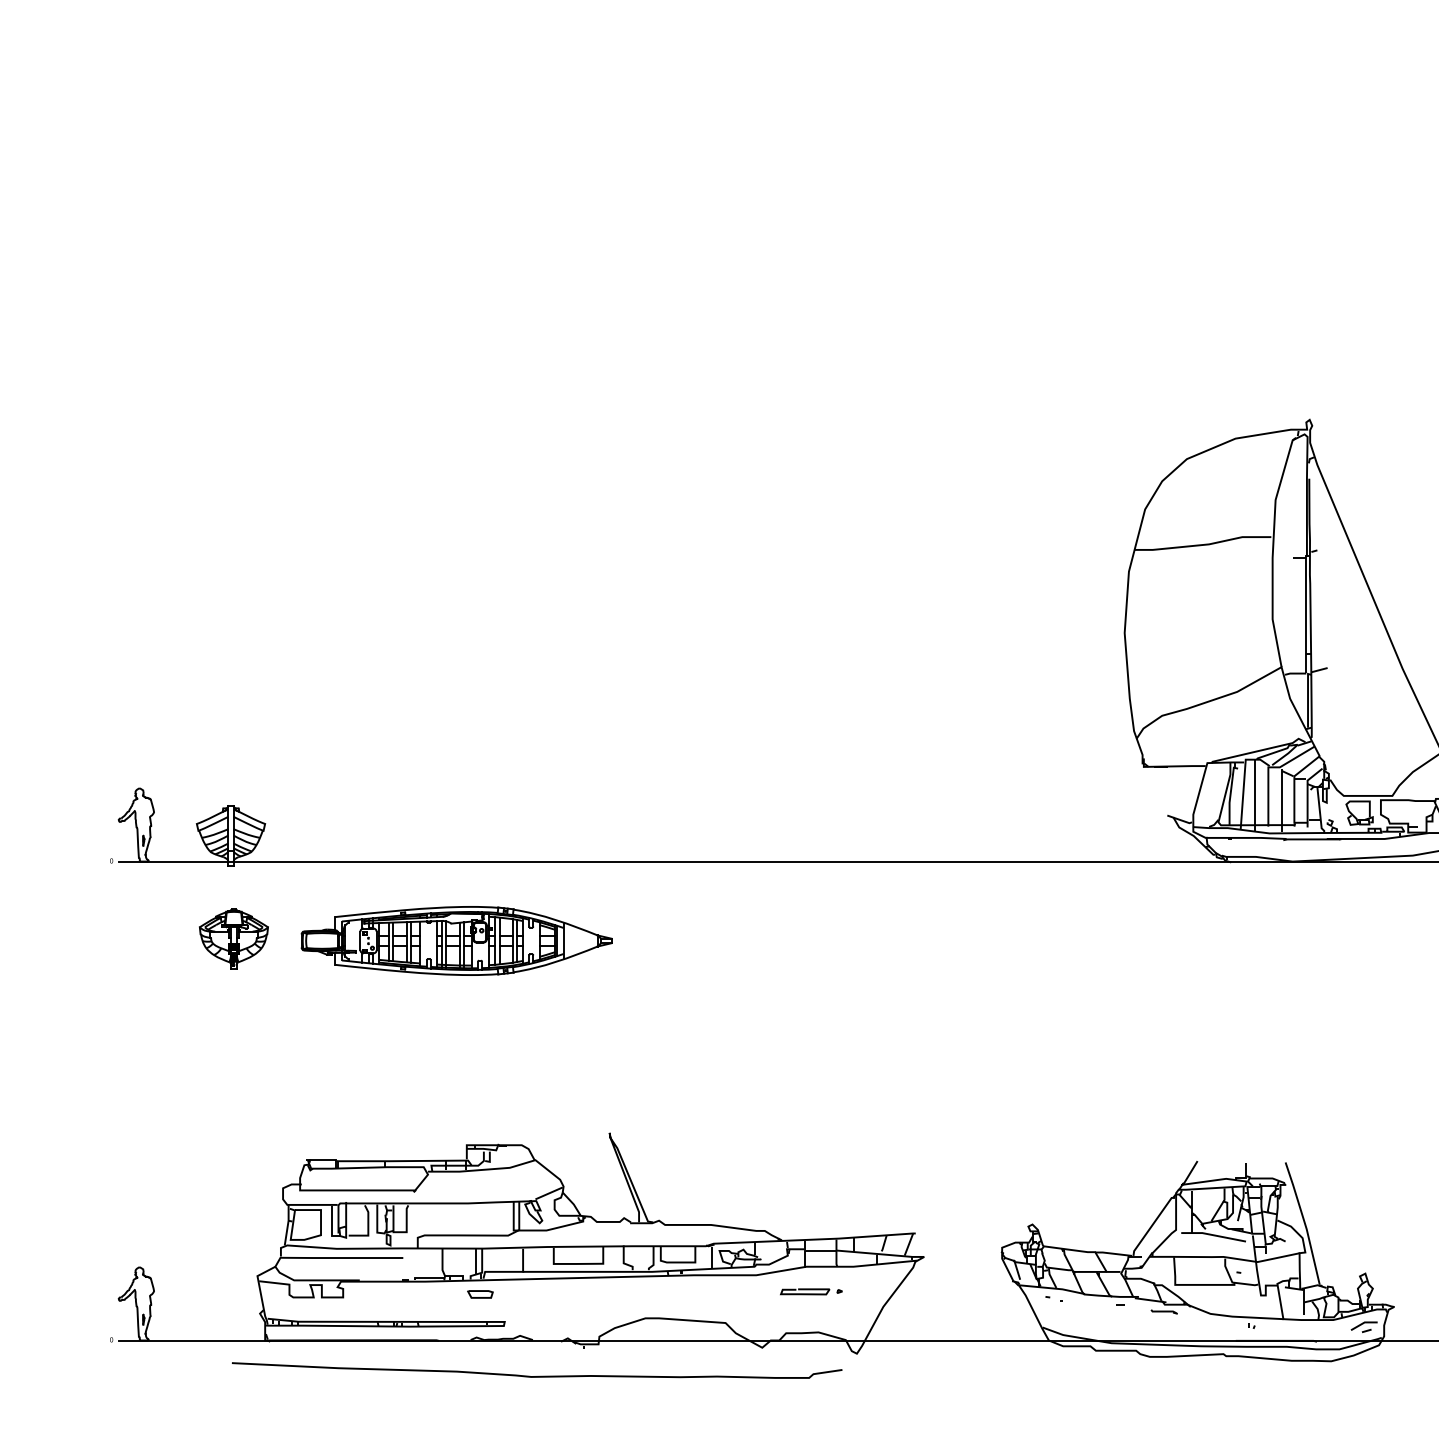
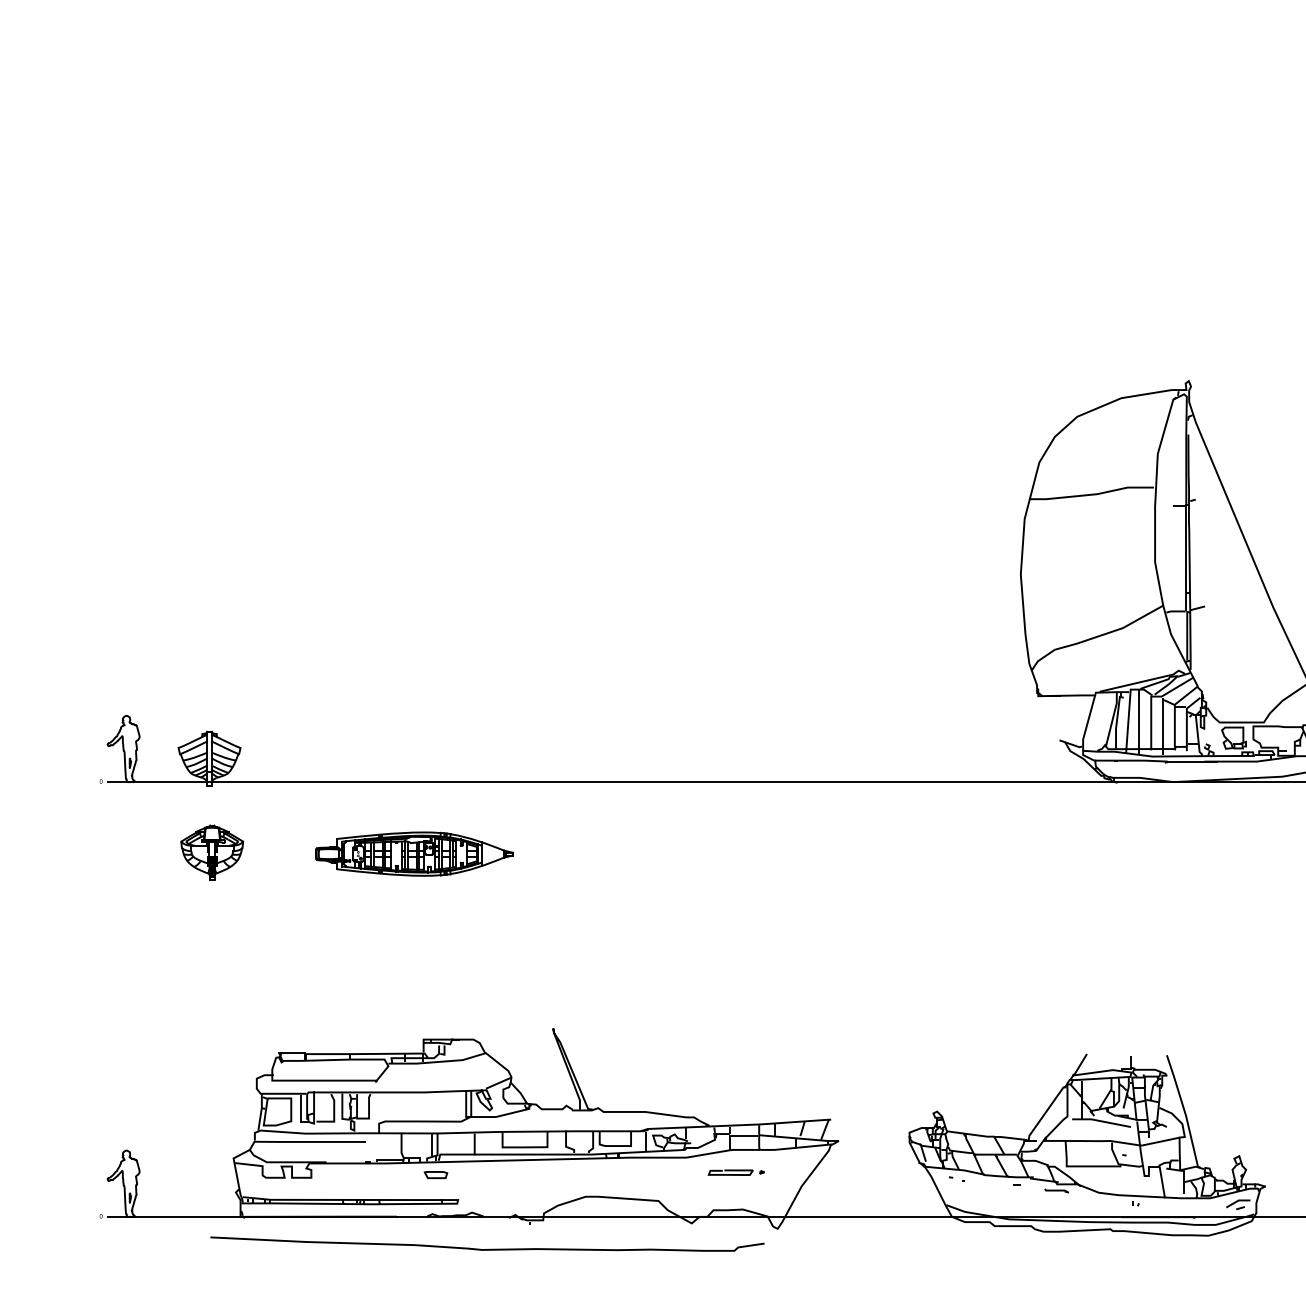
part: (456, 940) -> (414, 853), size x0.7

